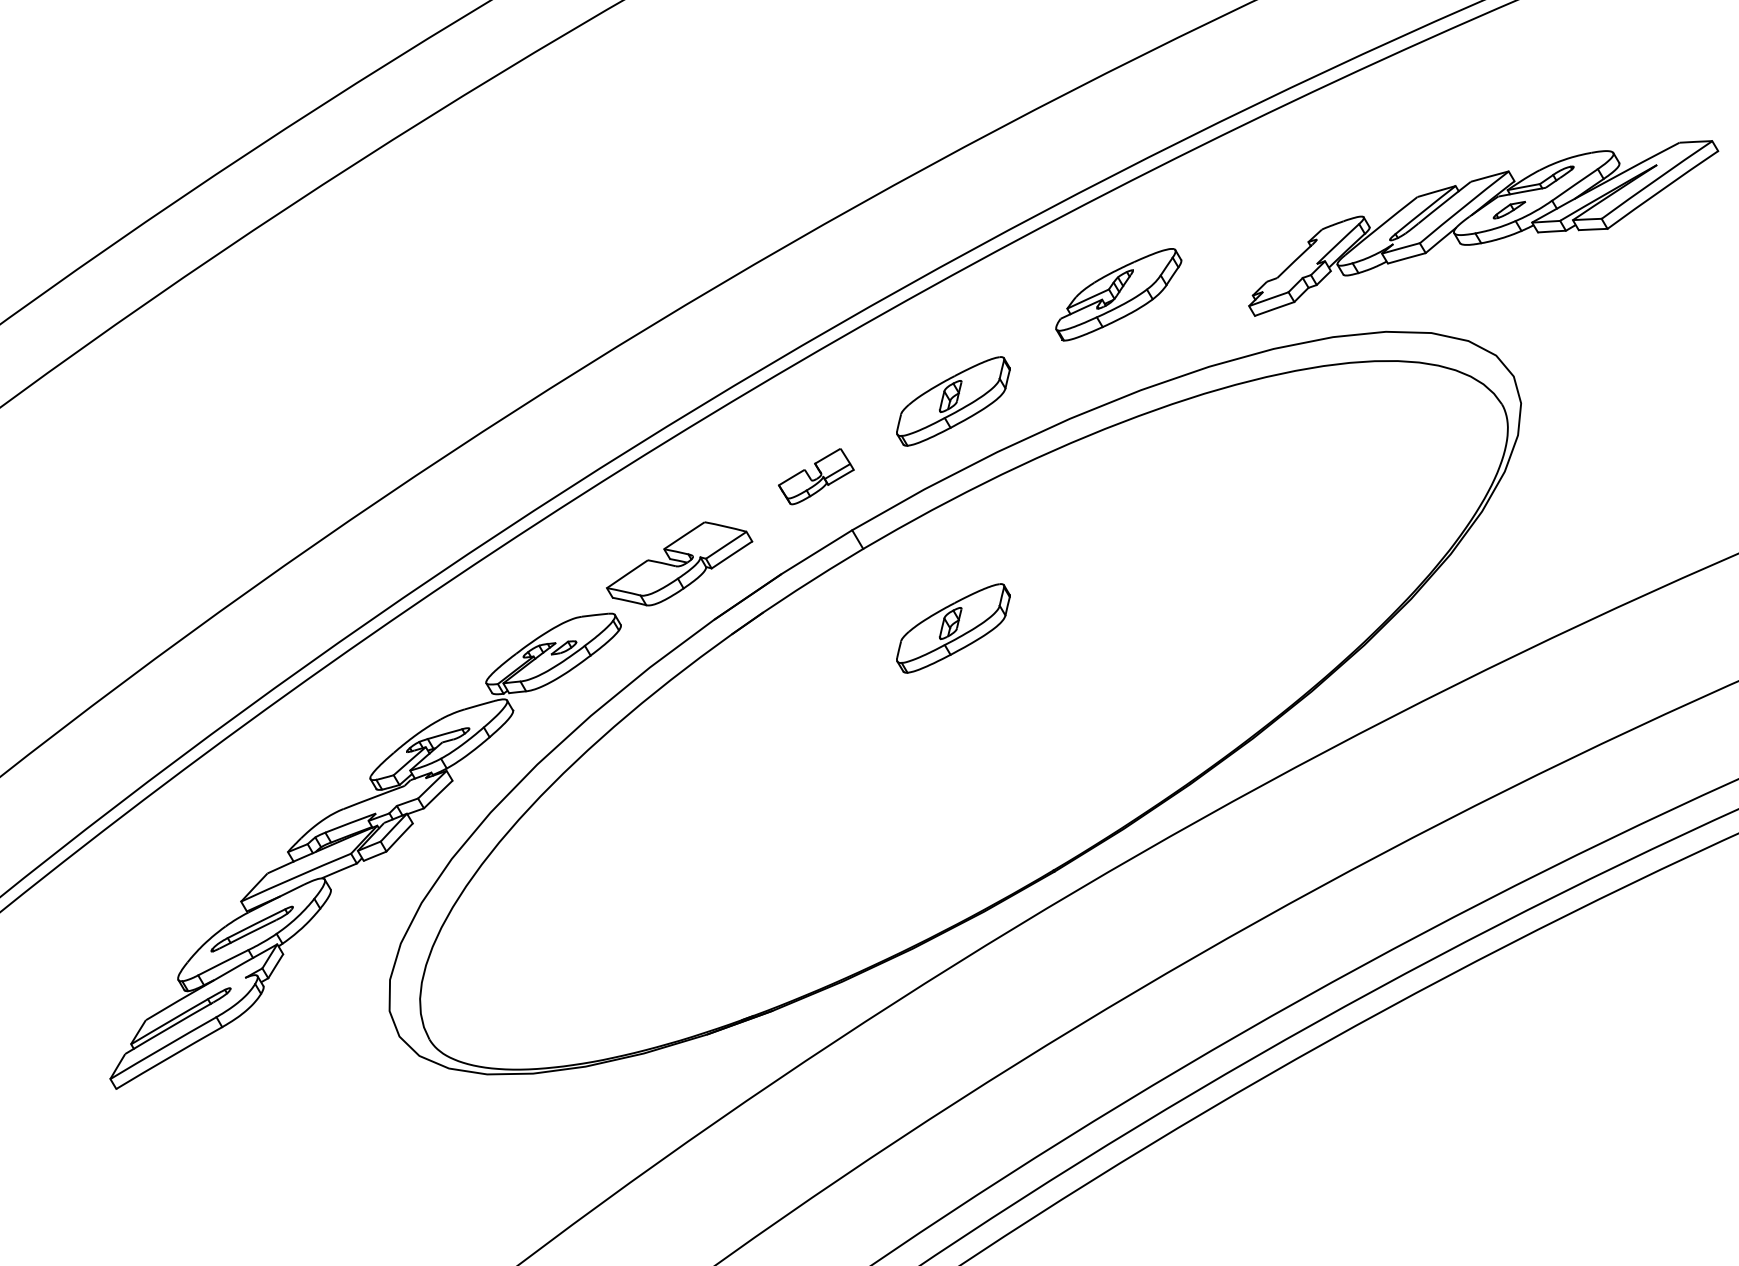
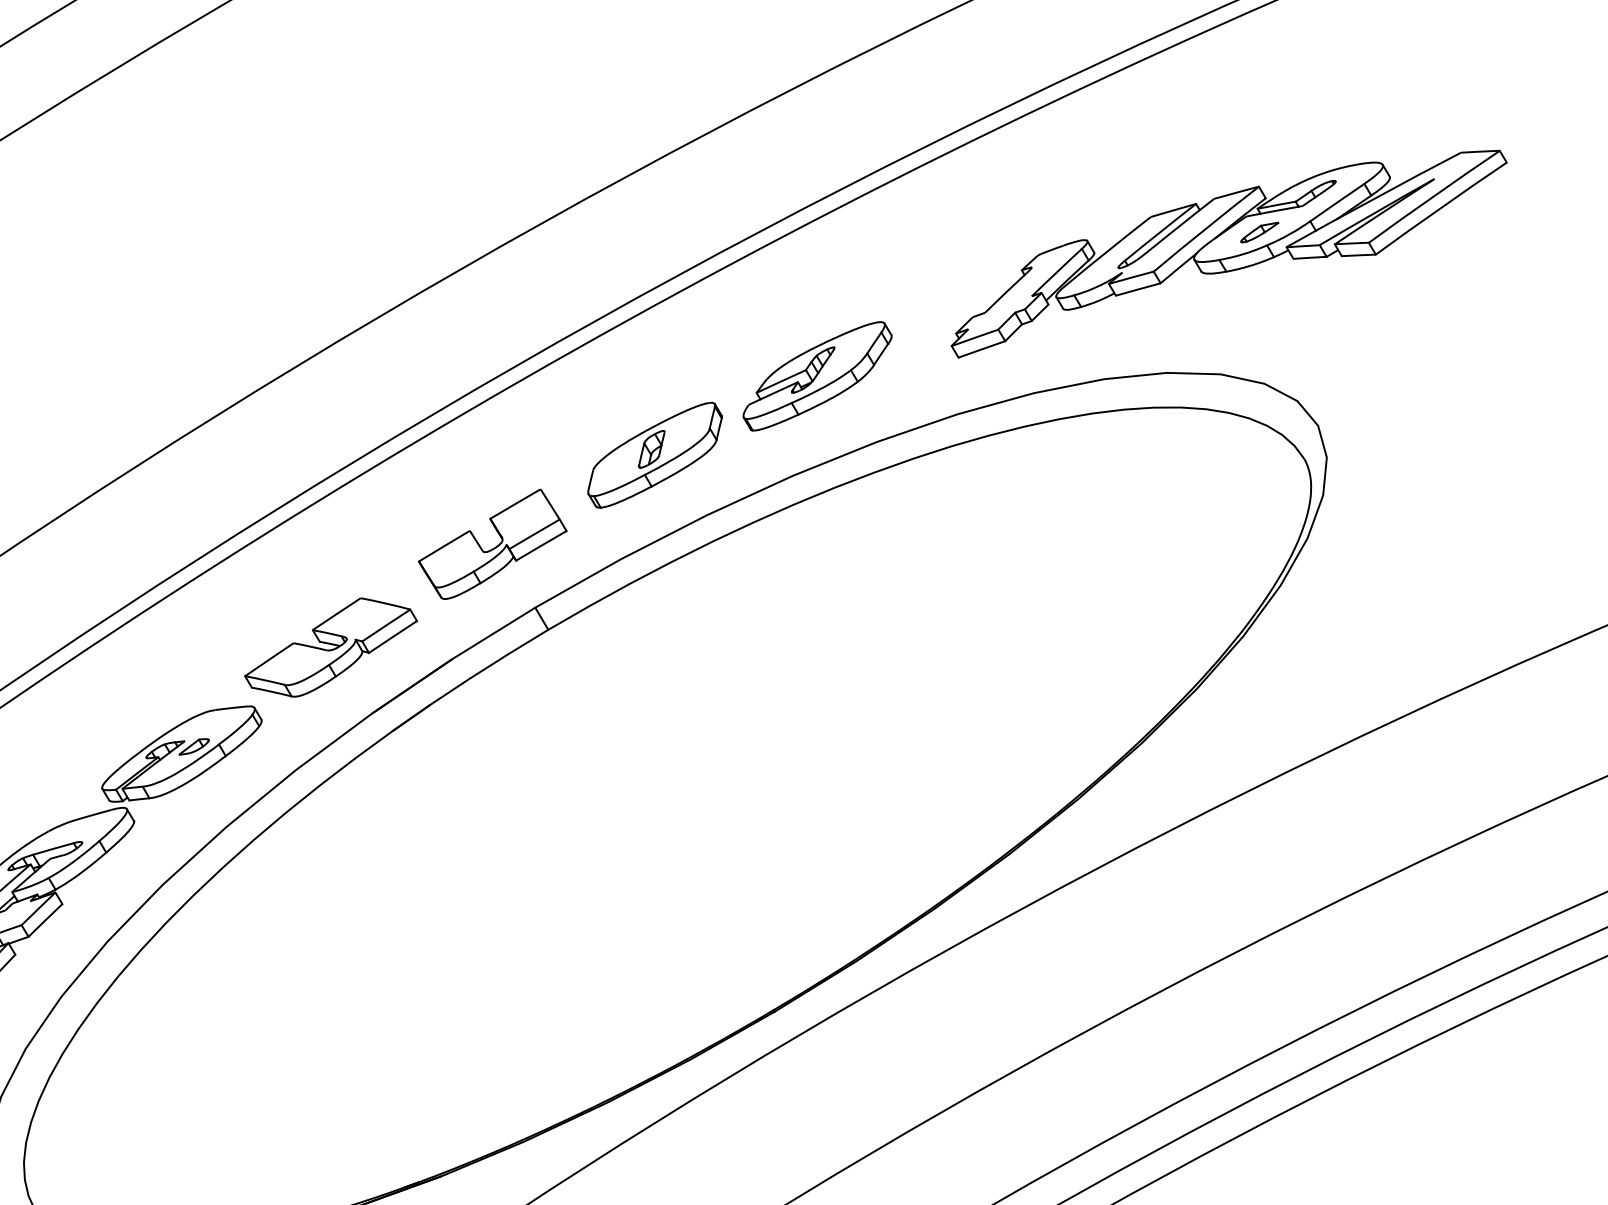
part: (1483, 228) -> (1229, 254), moved
part: (1118, 294) -> (817, 376), moved
part: (816, 476) -> (493, 544), size x1.67
part: (953, 628) -> (655, 723), removed

